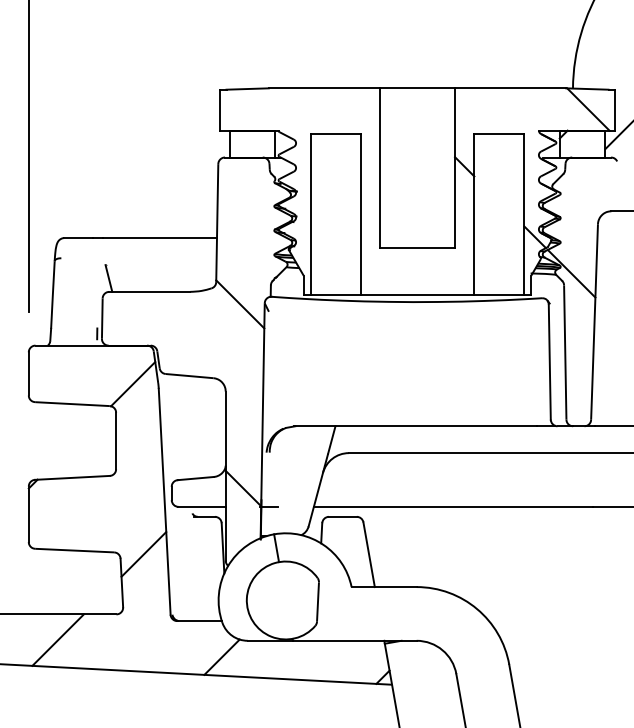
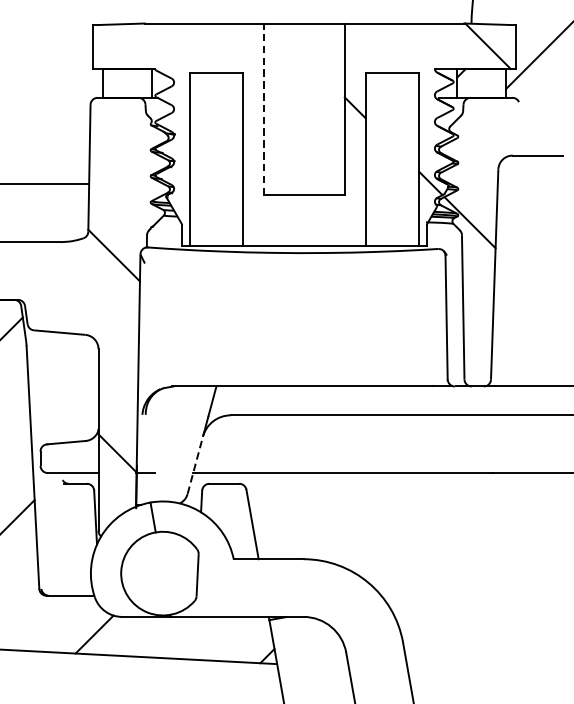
line: (379, 168) -> (263, 109), solid -> dashed
line: (316, 496) -> (196, 461), solid -> dashed

